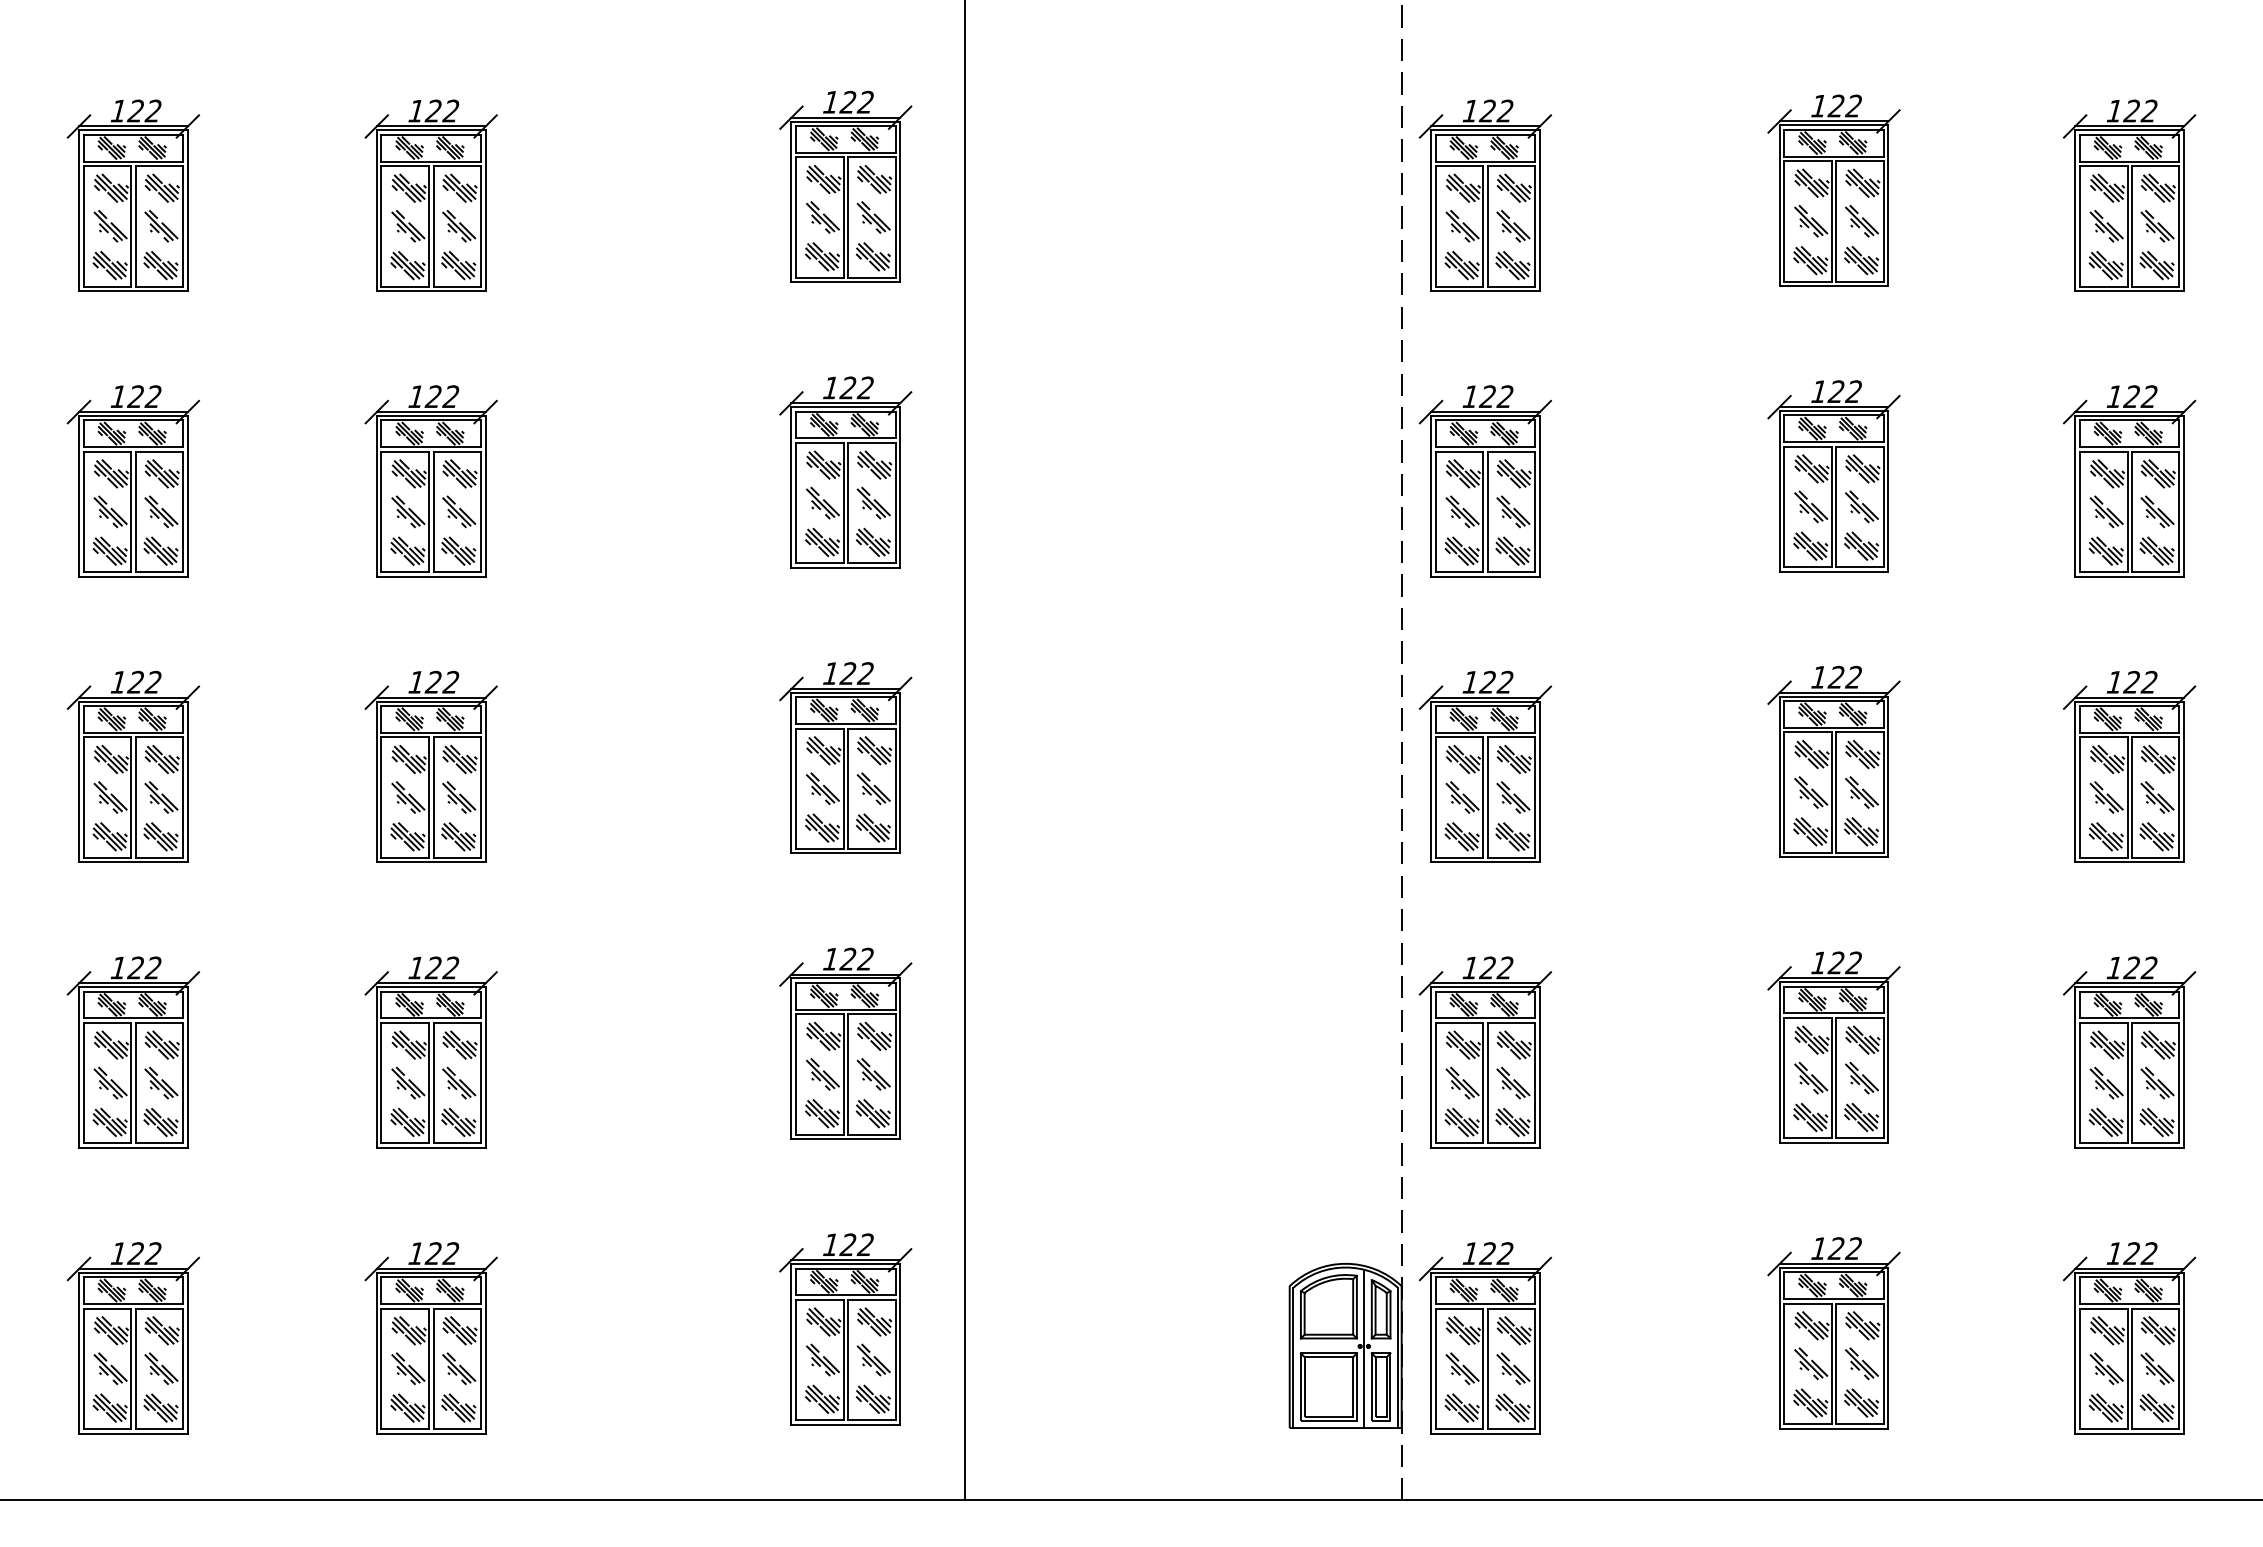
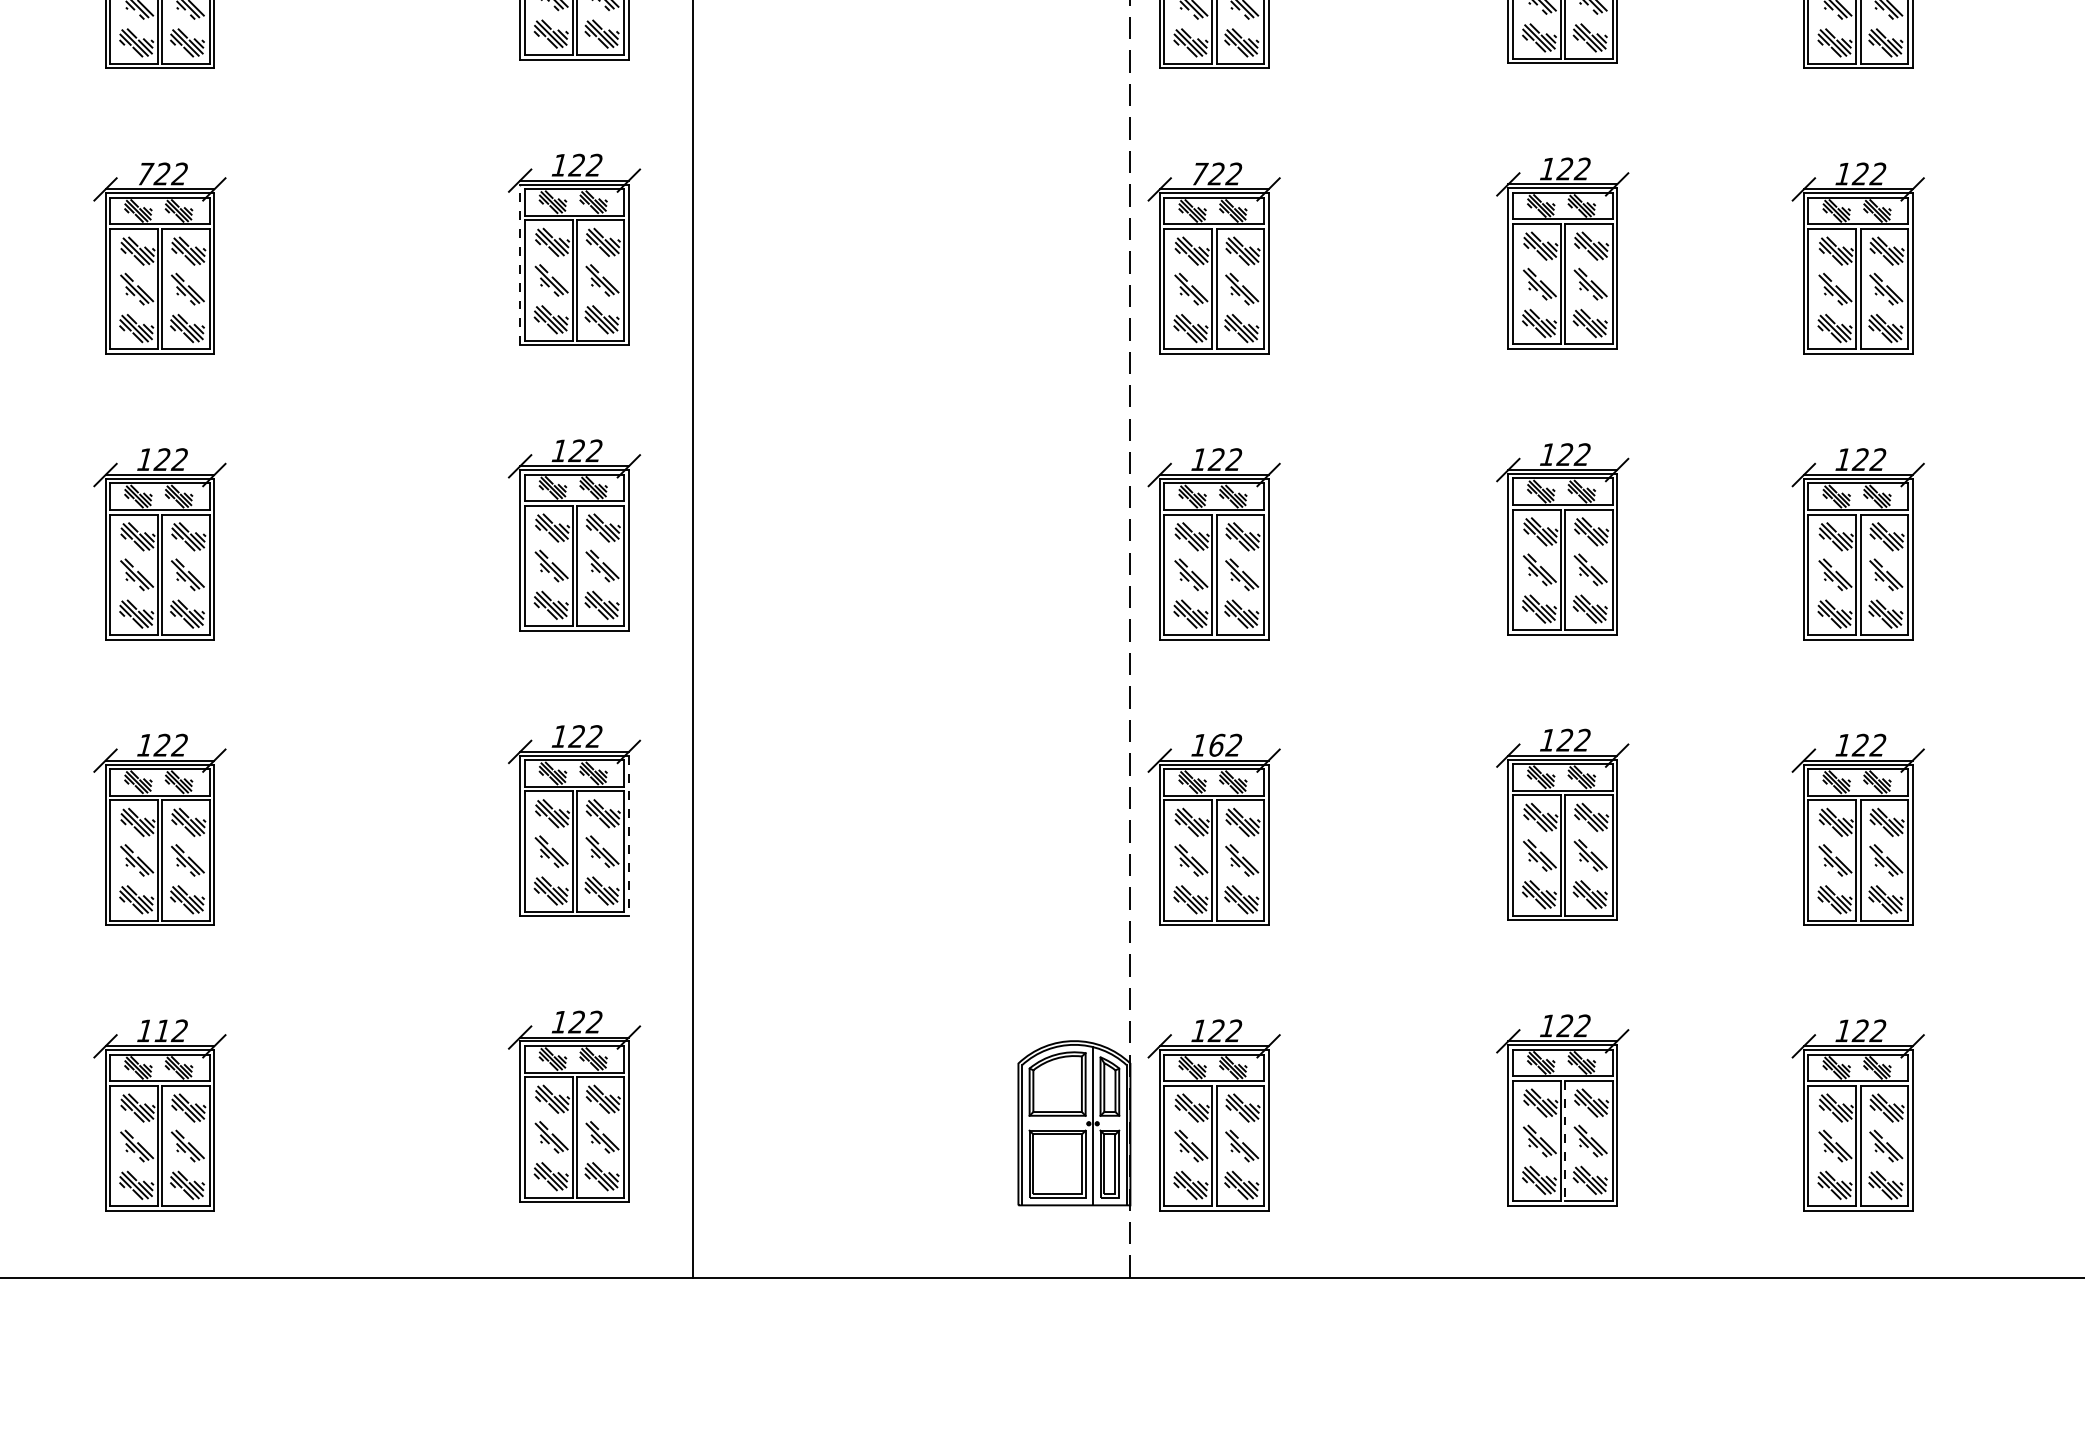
text: (416, 396) -> (145, 173), 122 -> 722
text: (1470, 396) -> (1199, 173), 122 -> 722
line: (791, 487) -> (520, 264), solid -> dashed
text: (1487, 967) -> (1216, 744), 122 -> 162
line: (900, 1059) -> (629, 836), solid -> dashed
text: (432, 1253) -> (161, 1030), 122 -> 112
line: (1836, 1364) -> (1565, 1141), solid -> dashed

